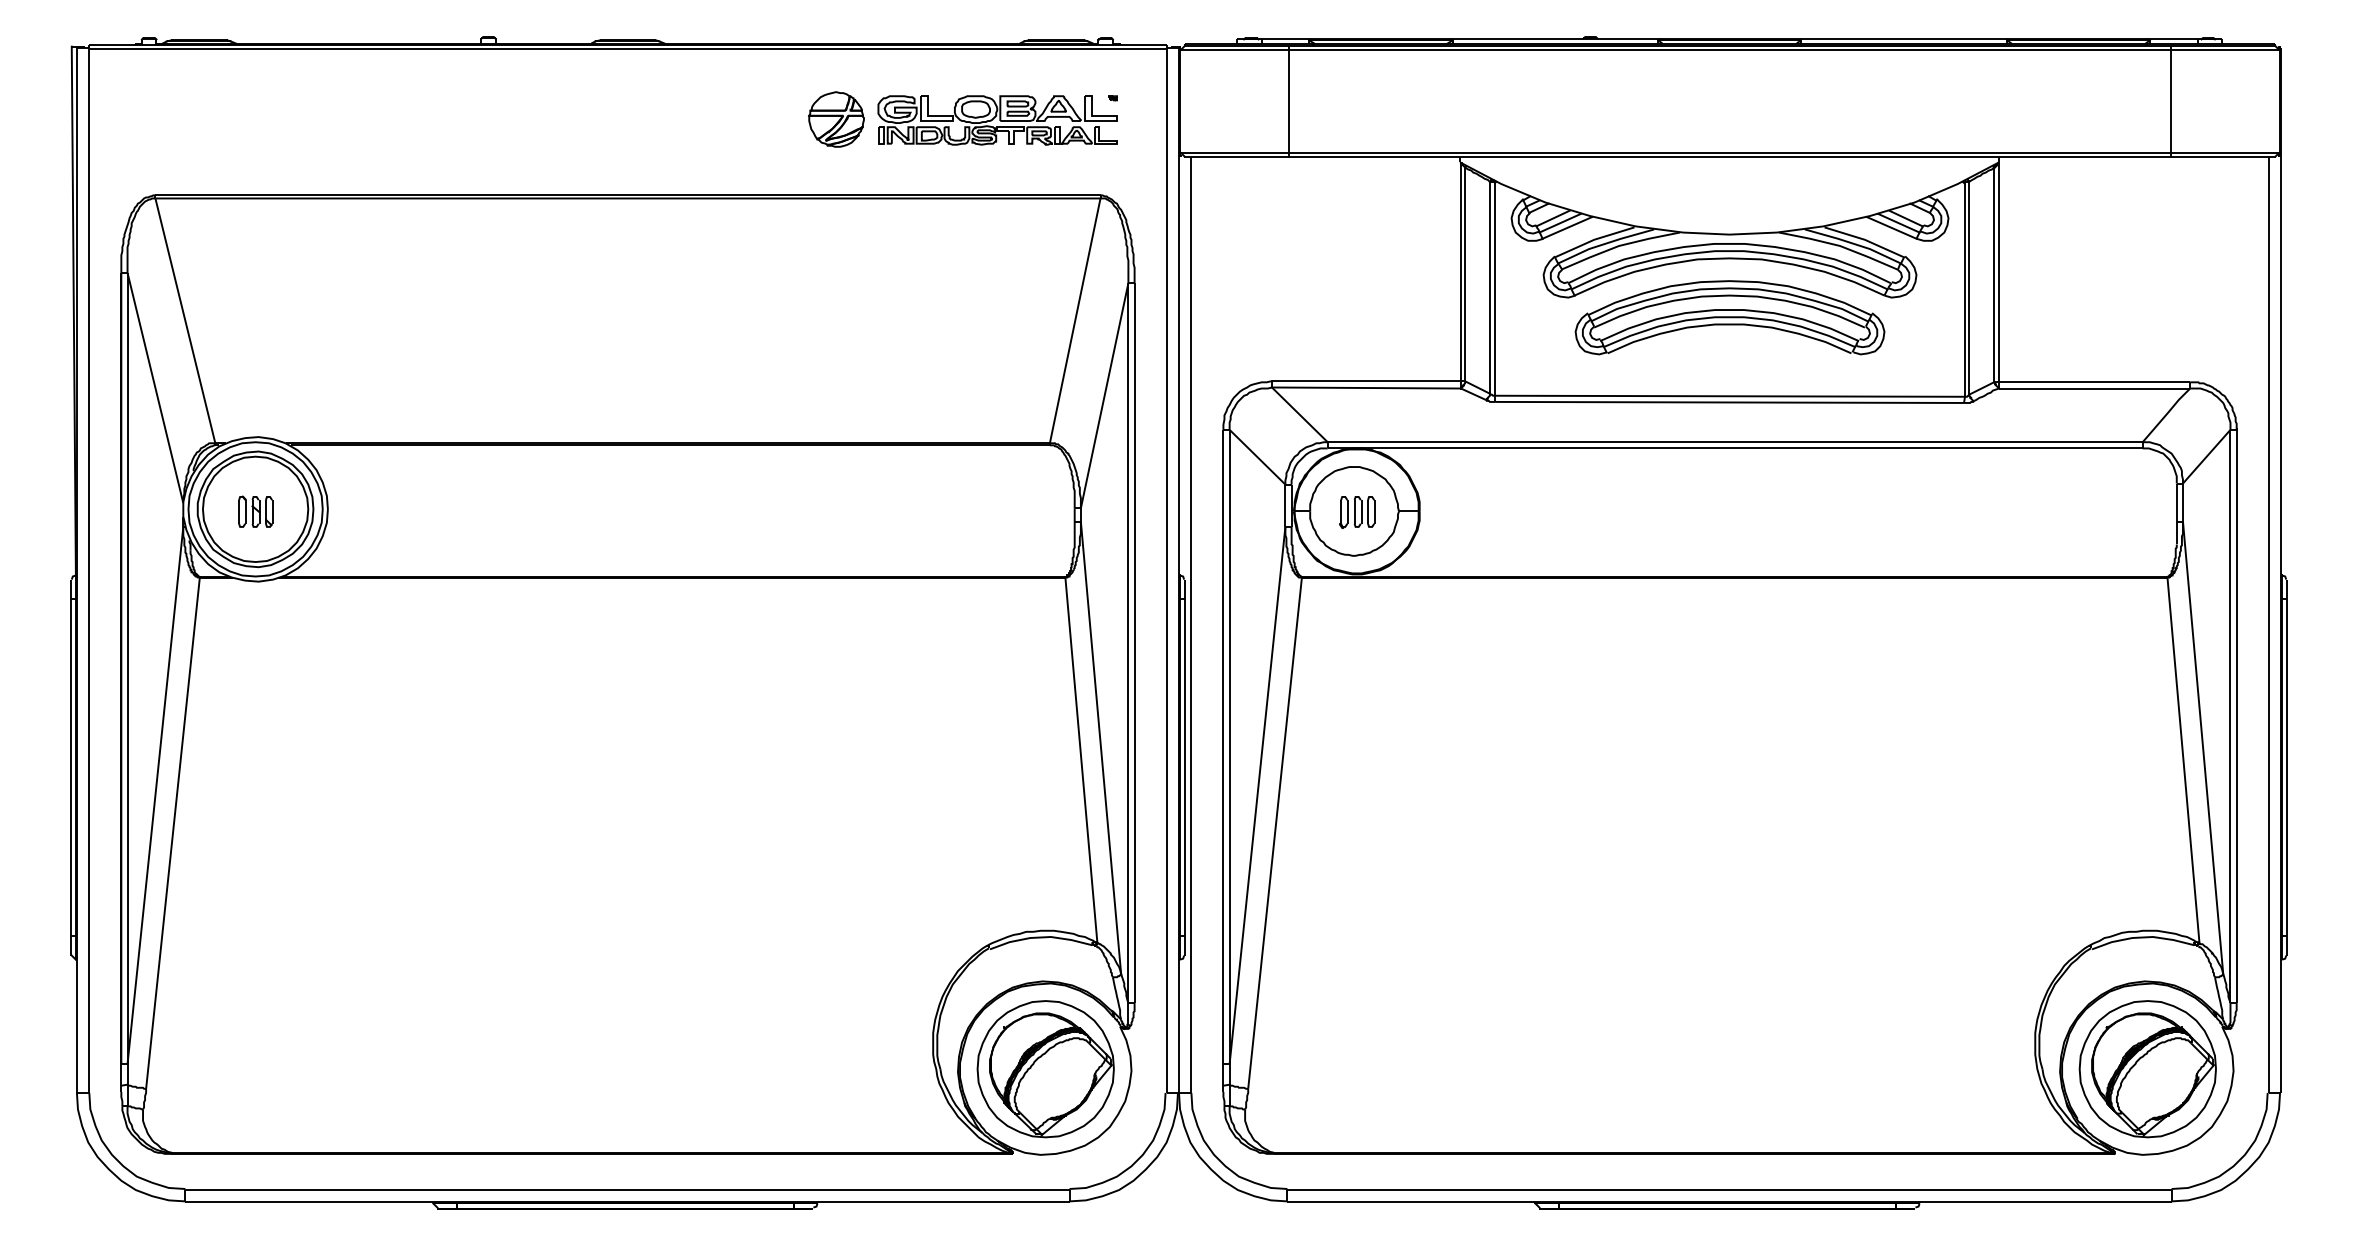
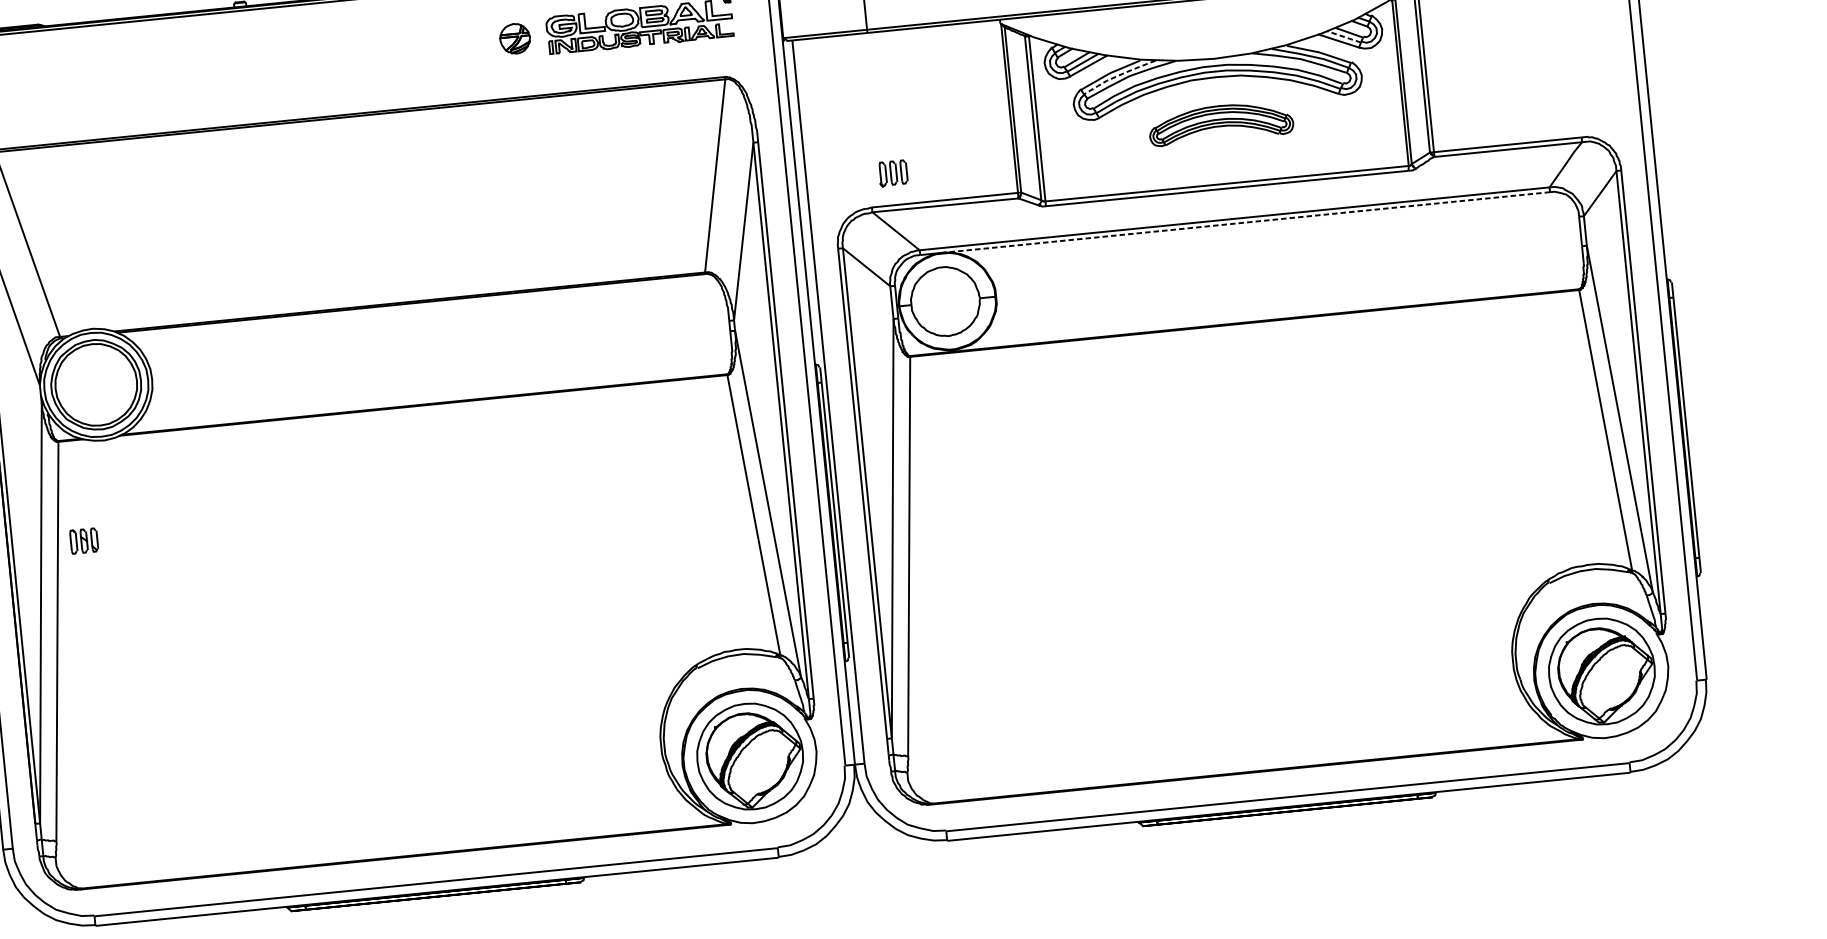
part: (836, 119) -> (515, 38), size x0.7
line: (1898, 223) -> (1343, 37), solid -> dashed
line: (1605, 243) -> (1119, 75), solid -> dashed
part: (1729, 317) -> (1220, 122), size x0.6
line: (1750, 448) -> (1246, 222), solid -> dashed
part: (255, 511) -> (83, 540), moved
part: (1357, 512) -> (893, 173), moved

